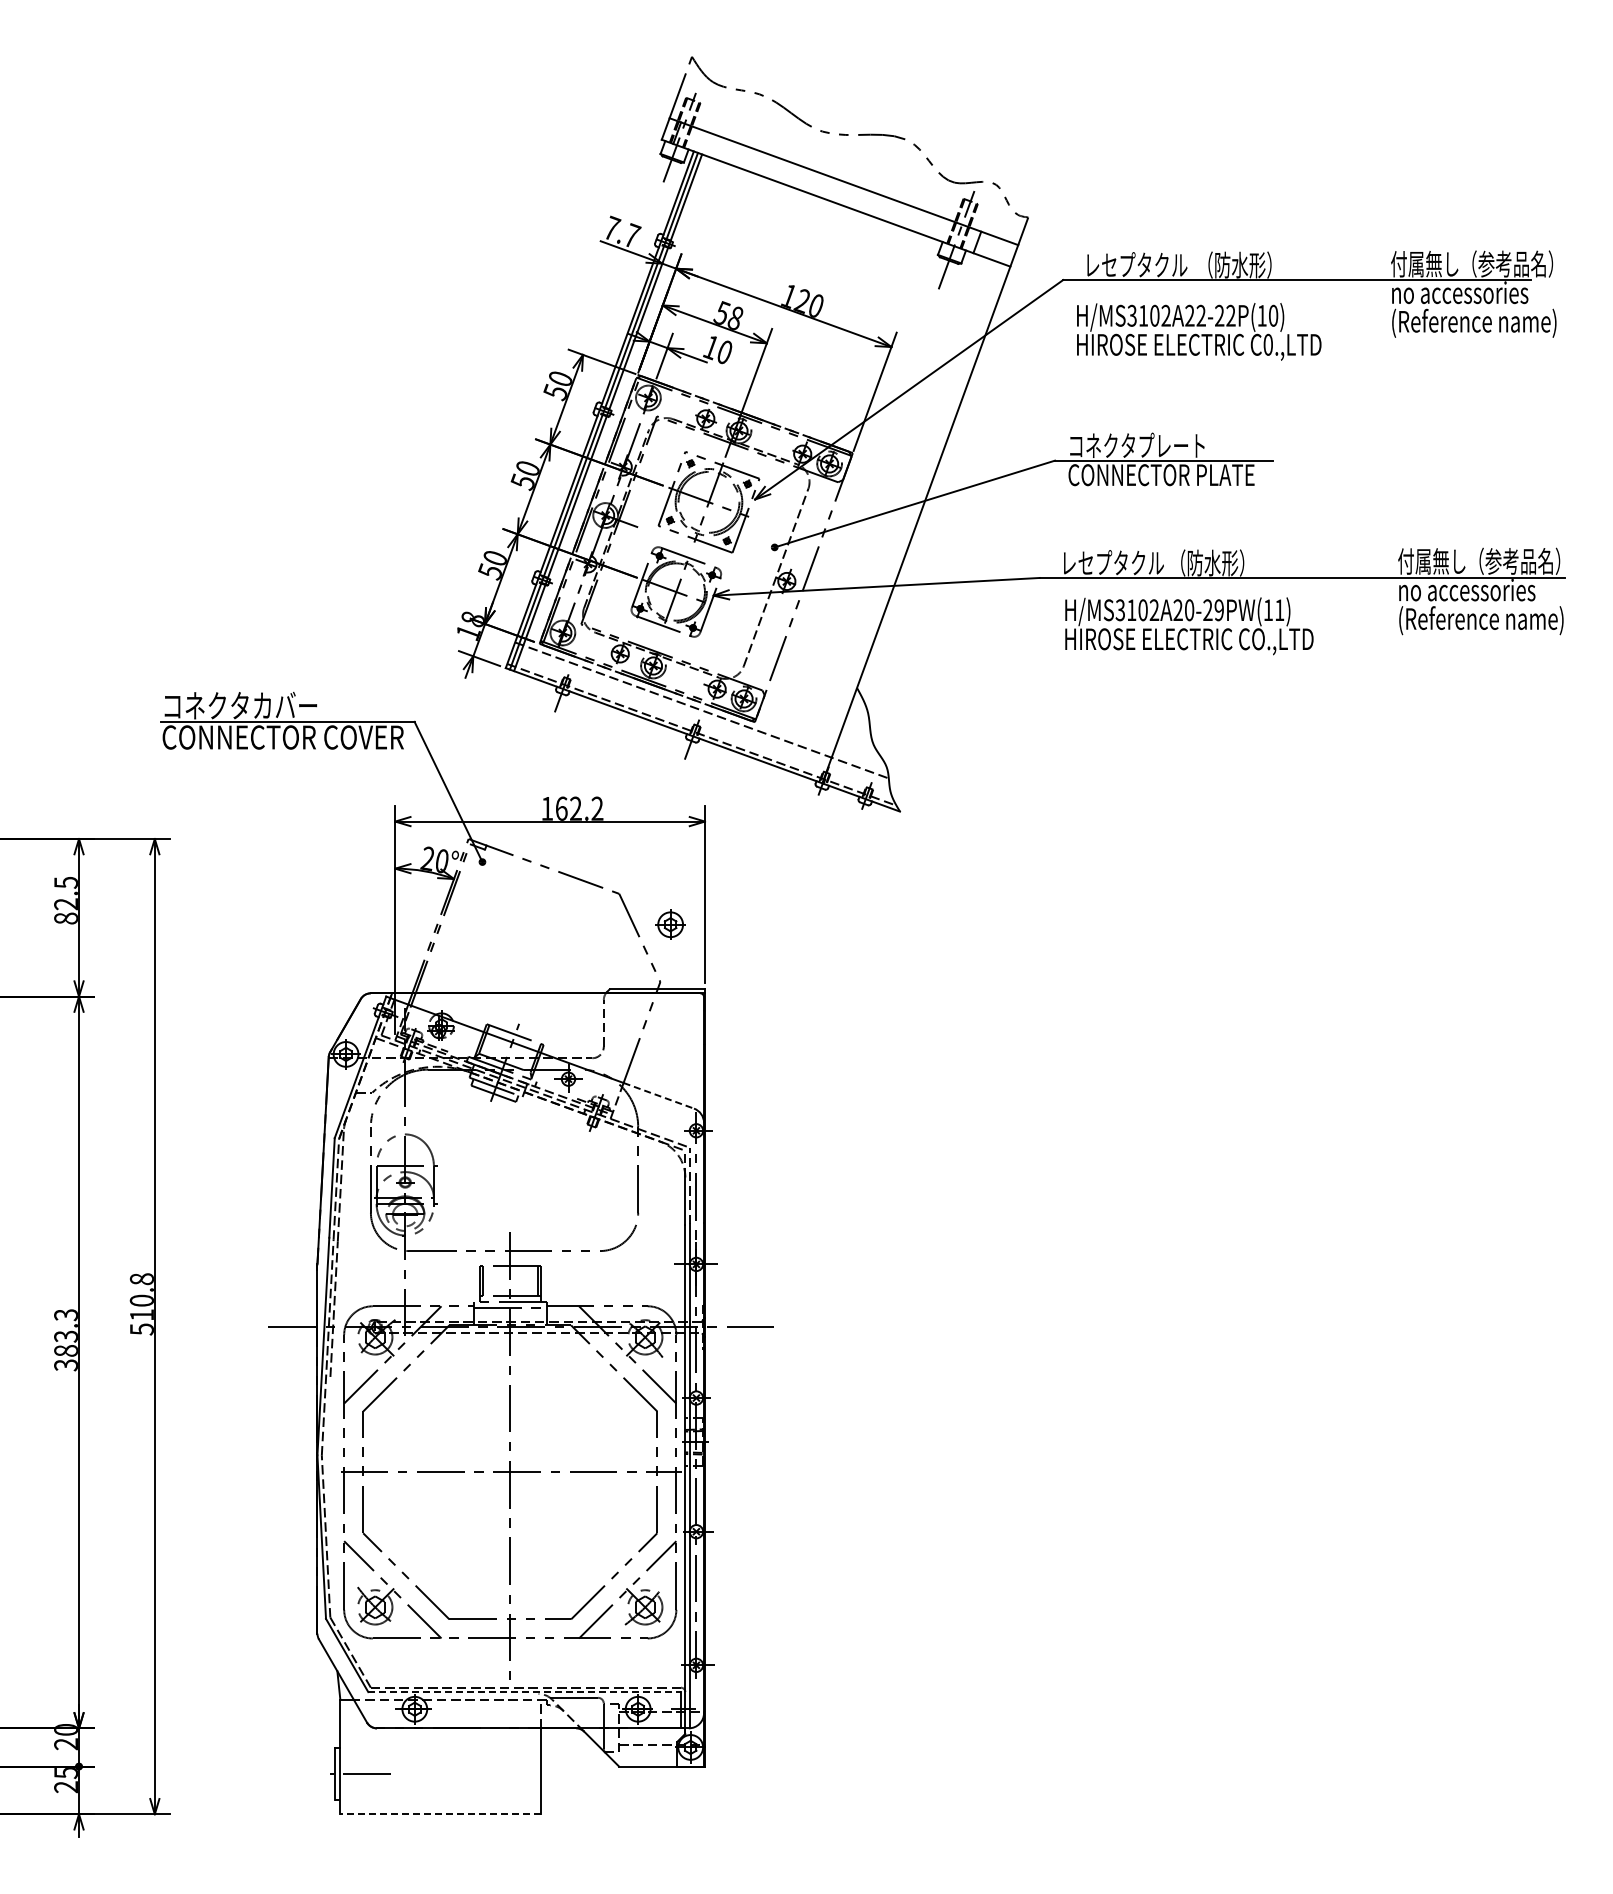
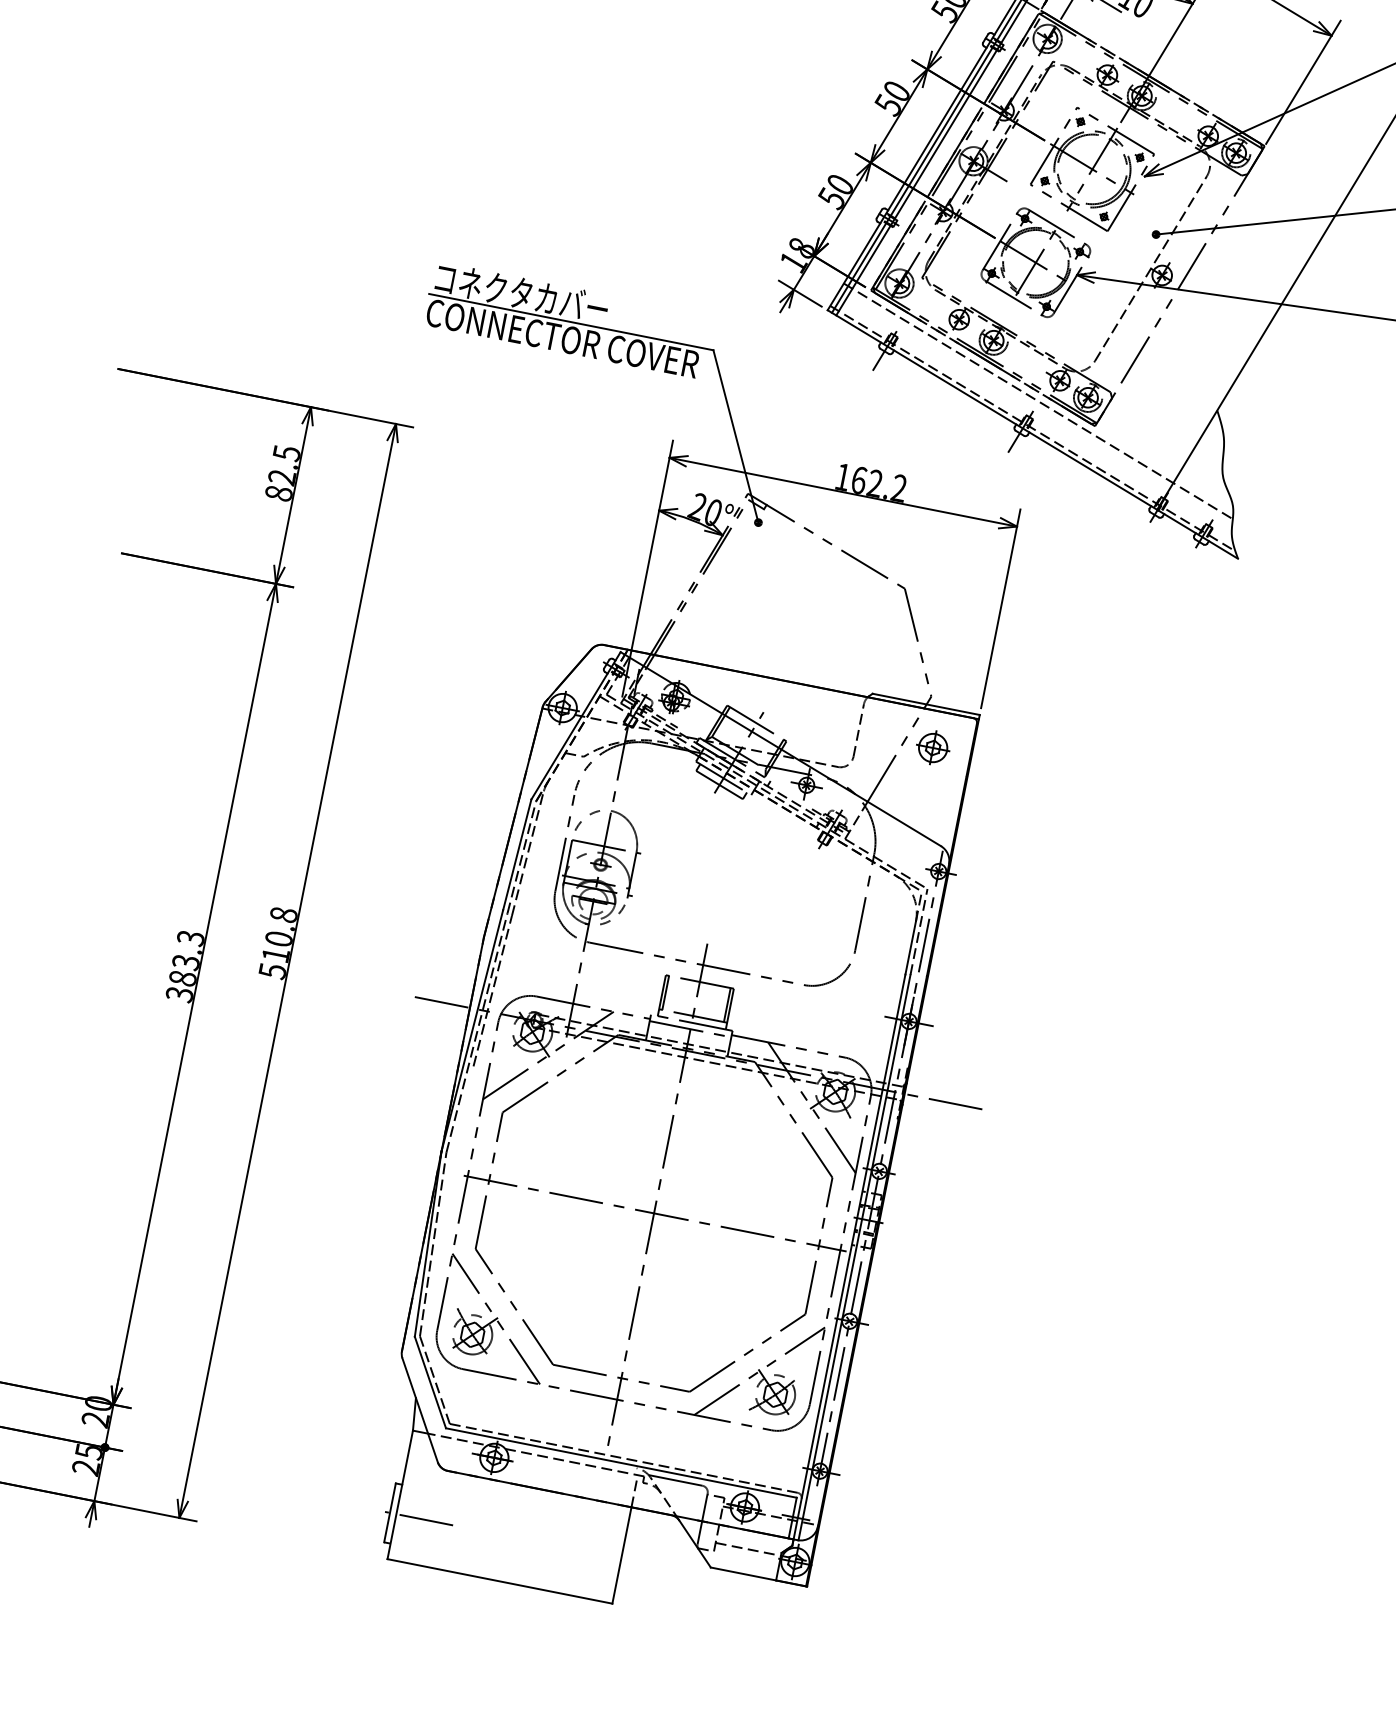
part: (670, 924) -> (933, 747), moved
line: (659, 1095) -> (905, 823), dashed -> solid
line: (525, 1692) -> (622, 1463), dashed -> solid
line: (440, 1814) -> (499, 1581), dashed -> solid

